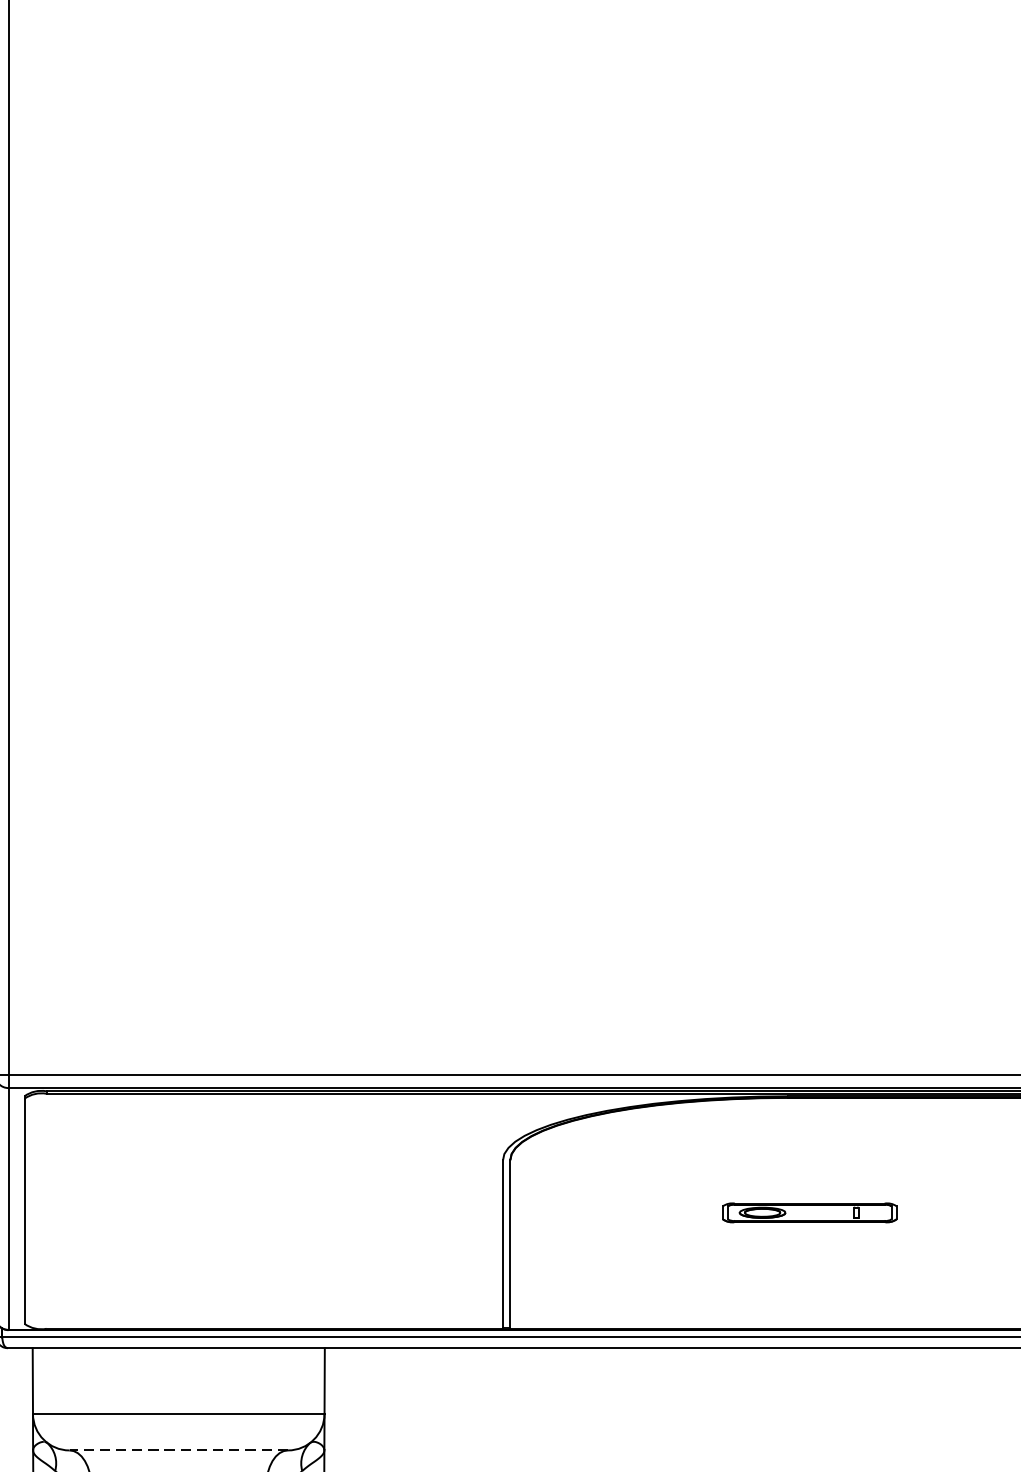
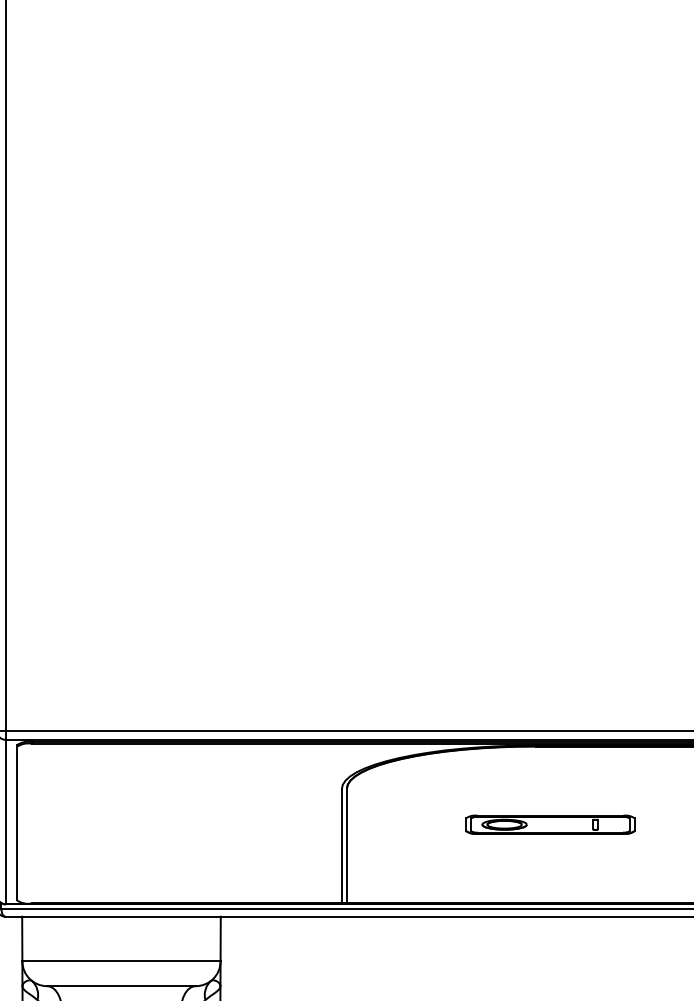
part: (809, 1212) -> (550, 824), size x1.43
line: (177, 1450) -> (120, 986), dashed -> solid

